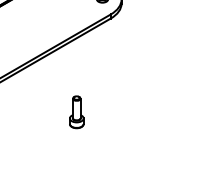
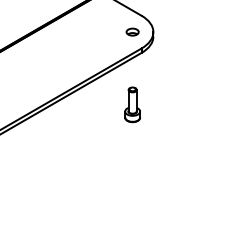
part: (76, 111) -> (132, 104), moved

